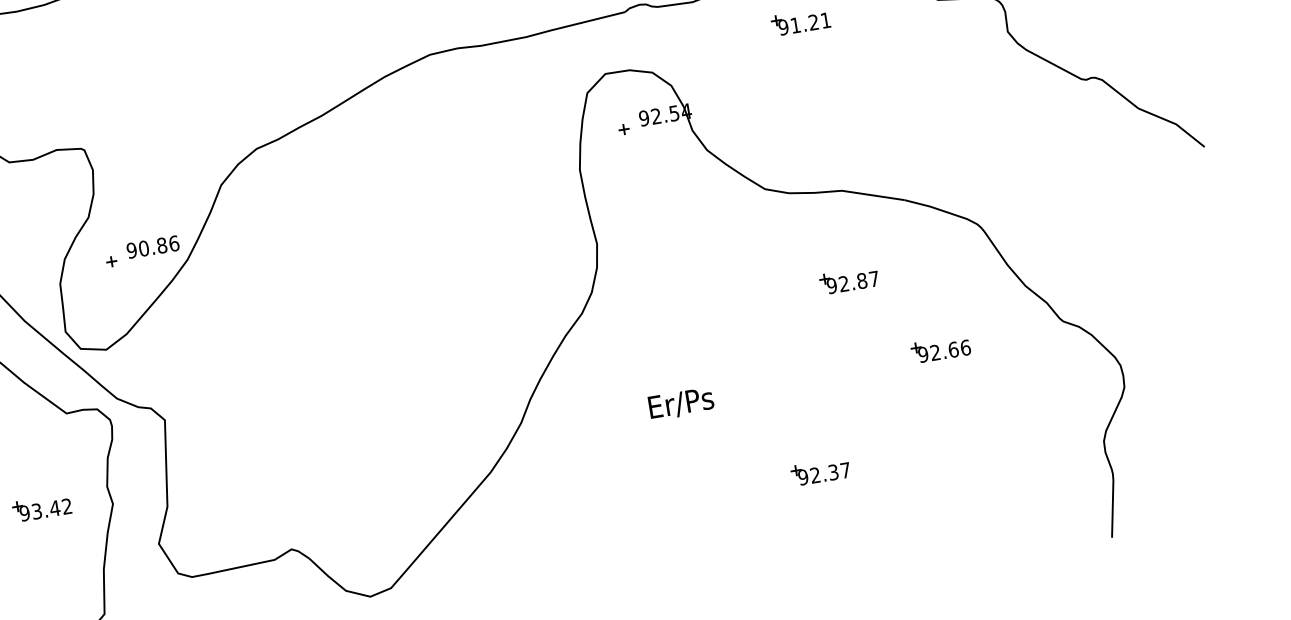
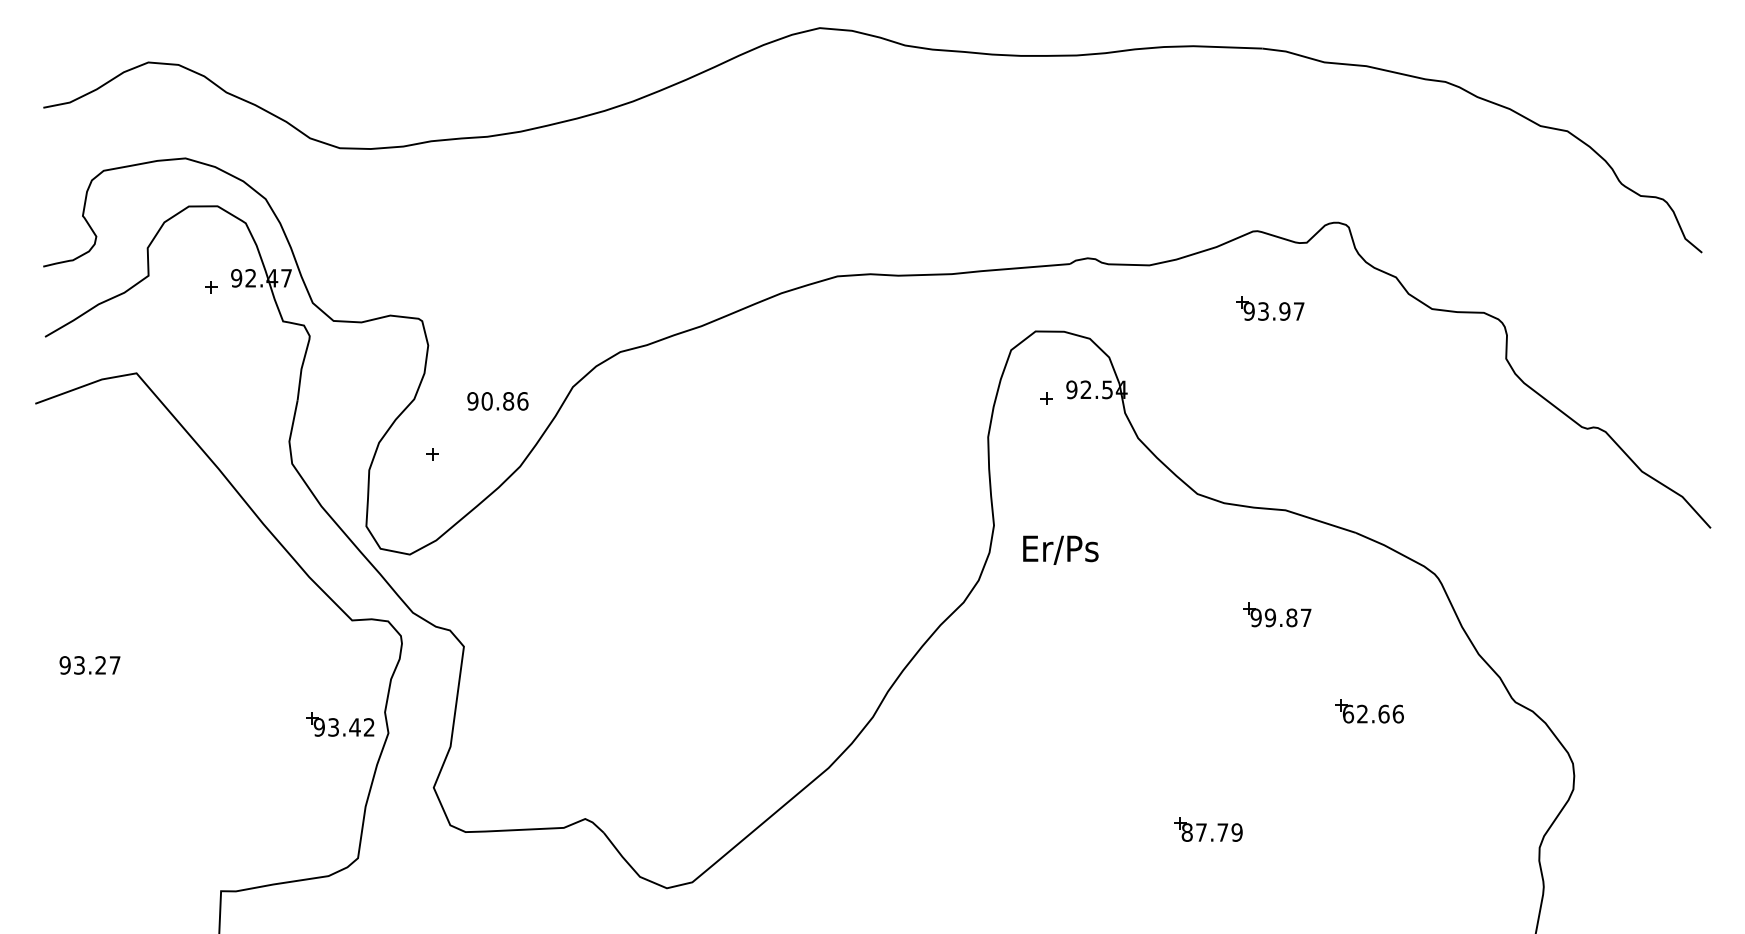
text: (810, 22) -> (1281, 311), 91.21 -> 93.97
text: (152, 247) -> (497, 401), moved
text: (844, 283) -> (1270, 617), 92.87 -> 99.87
text: (923, 354) -> (1348, 713), 92.66 -> 62.66
text: (681, 403) -> (1060, 549), moved
text: (823, 473) -> (1211, 832), 92.37 -> 87.79
part: (42, 507) -> (340, 724), moved

